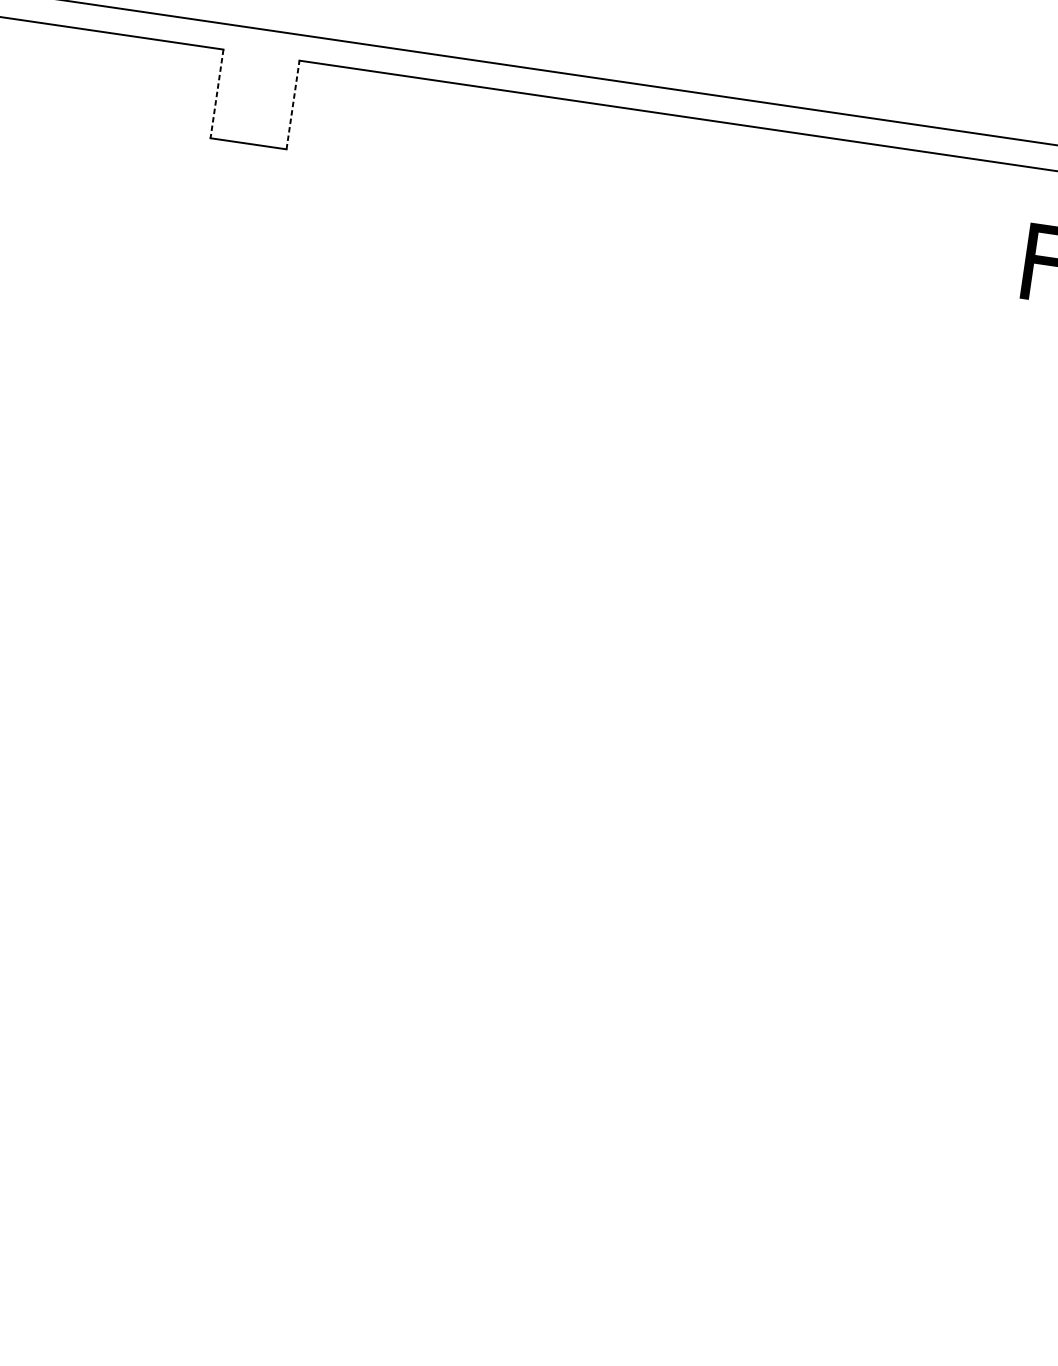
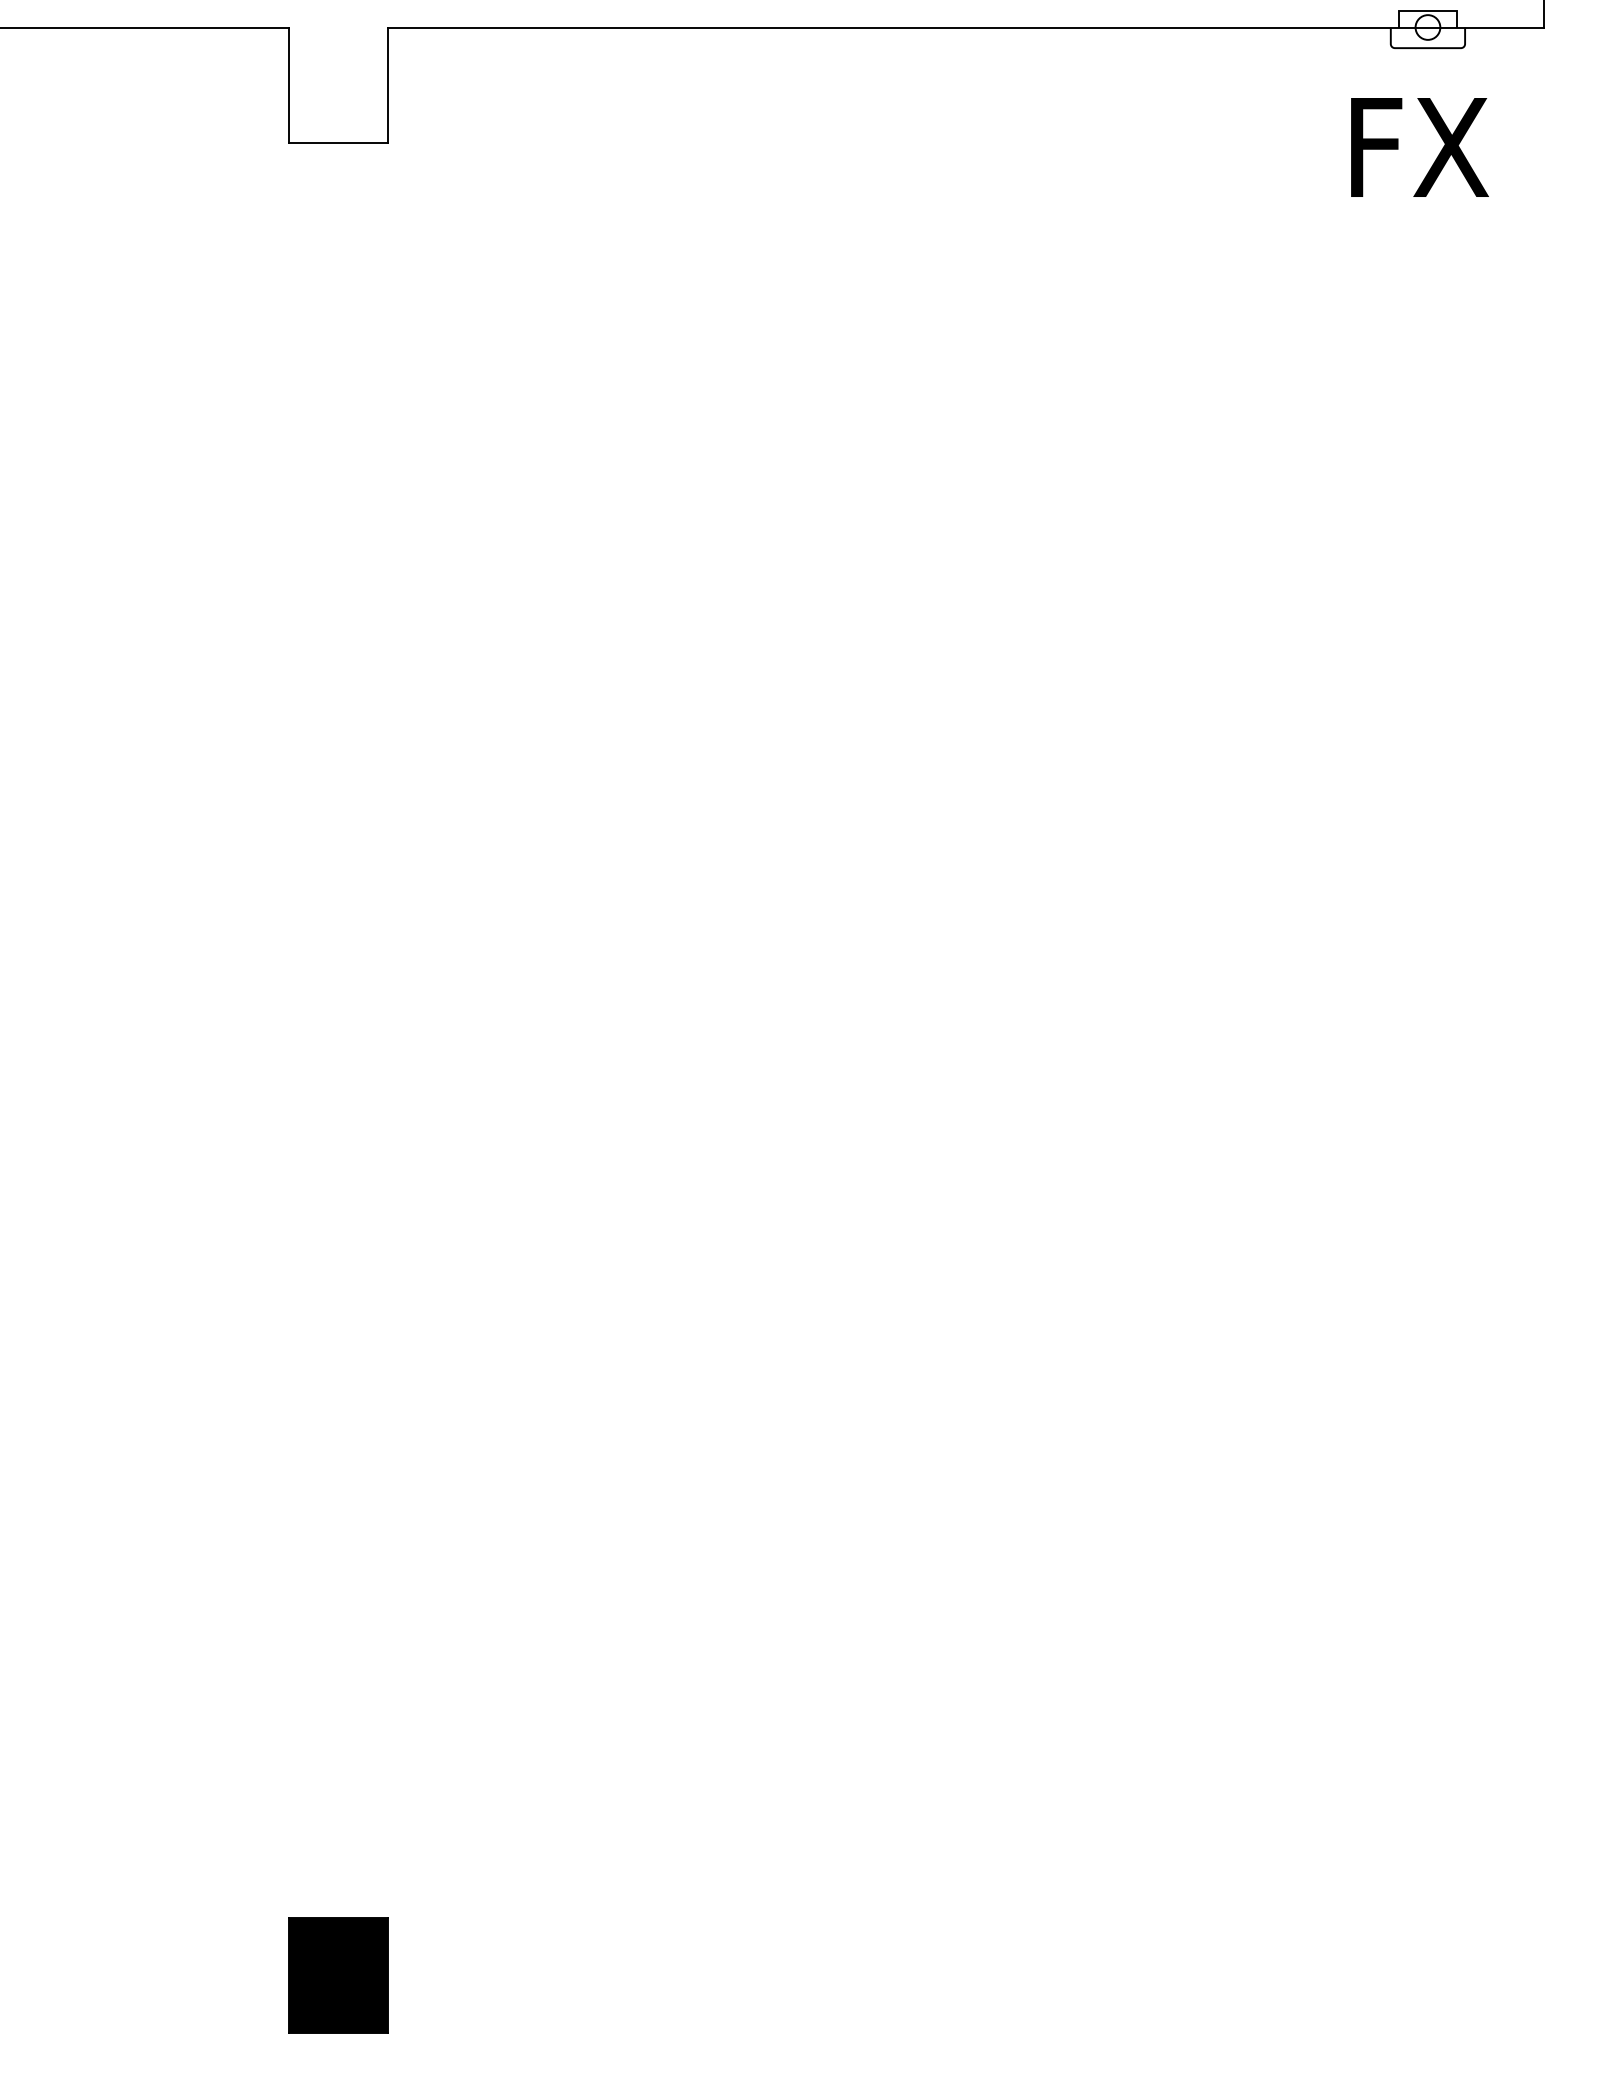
line: (216, 94) -> (288, 85), dashed -> solid
line: (293, 105) -> (388, 85), dashed -> solid

